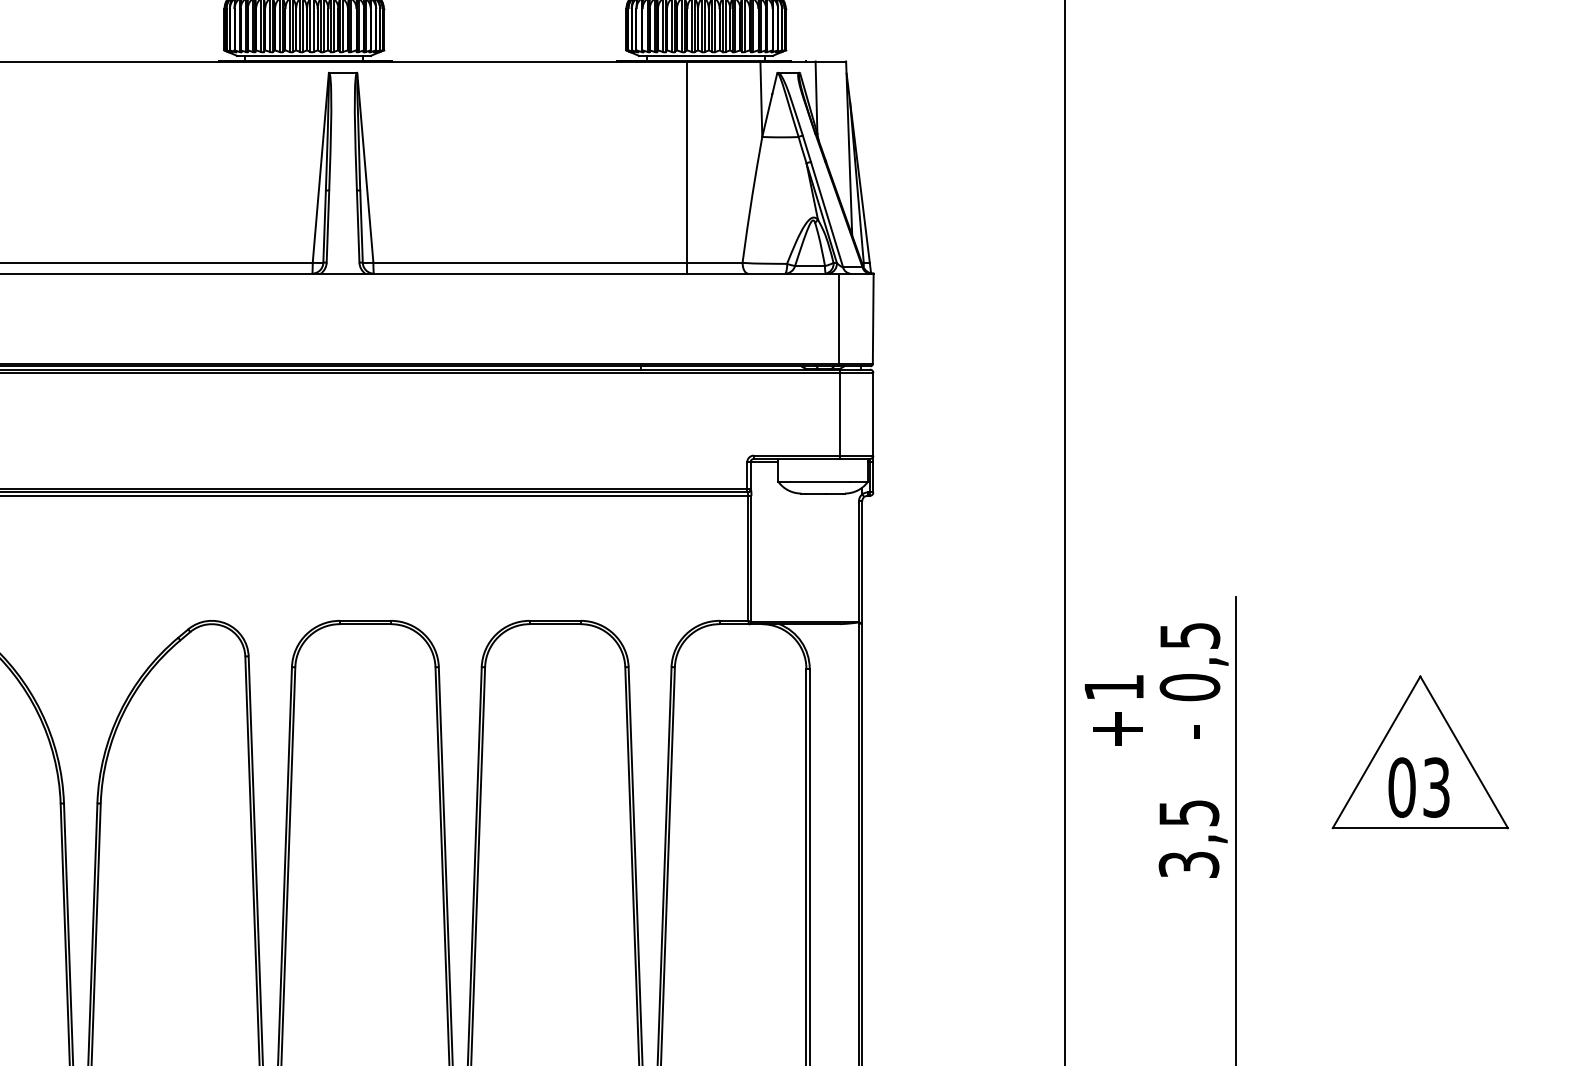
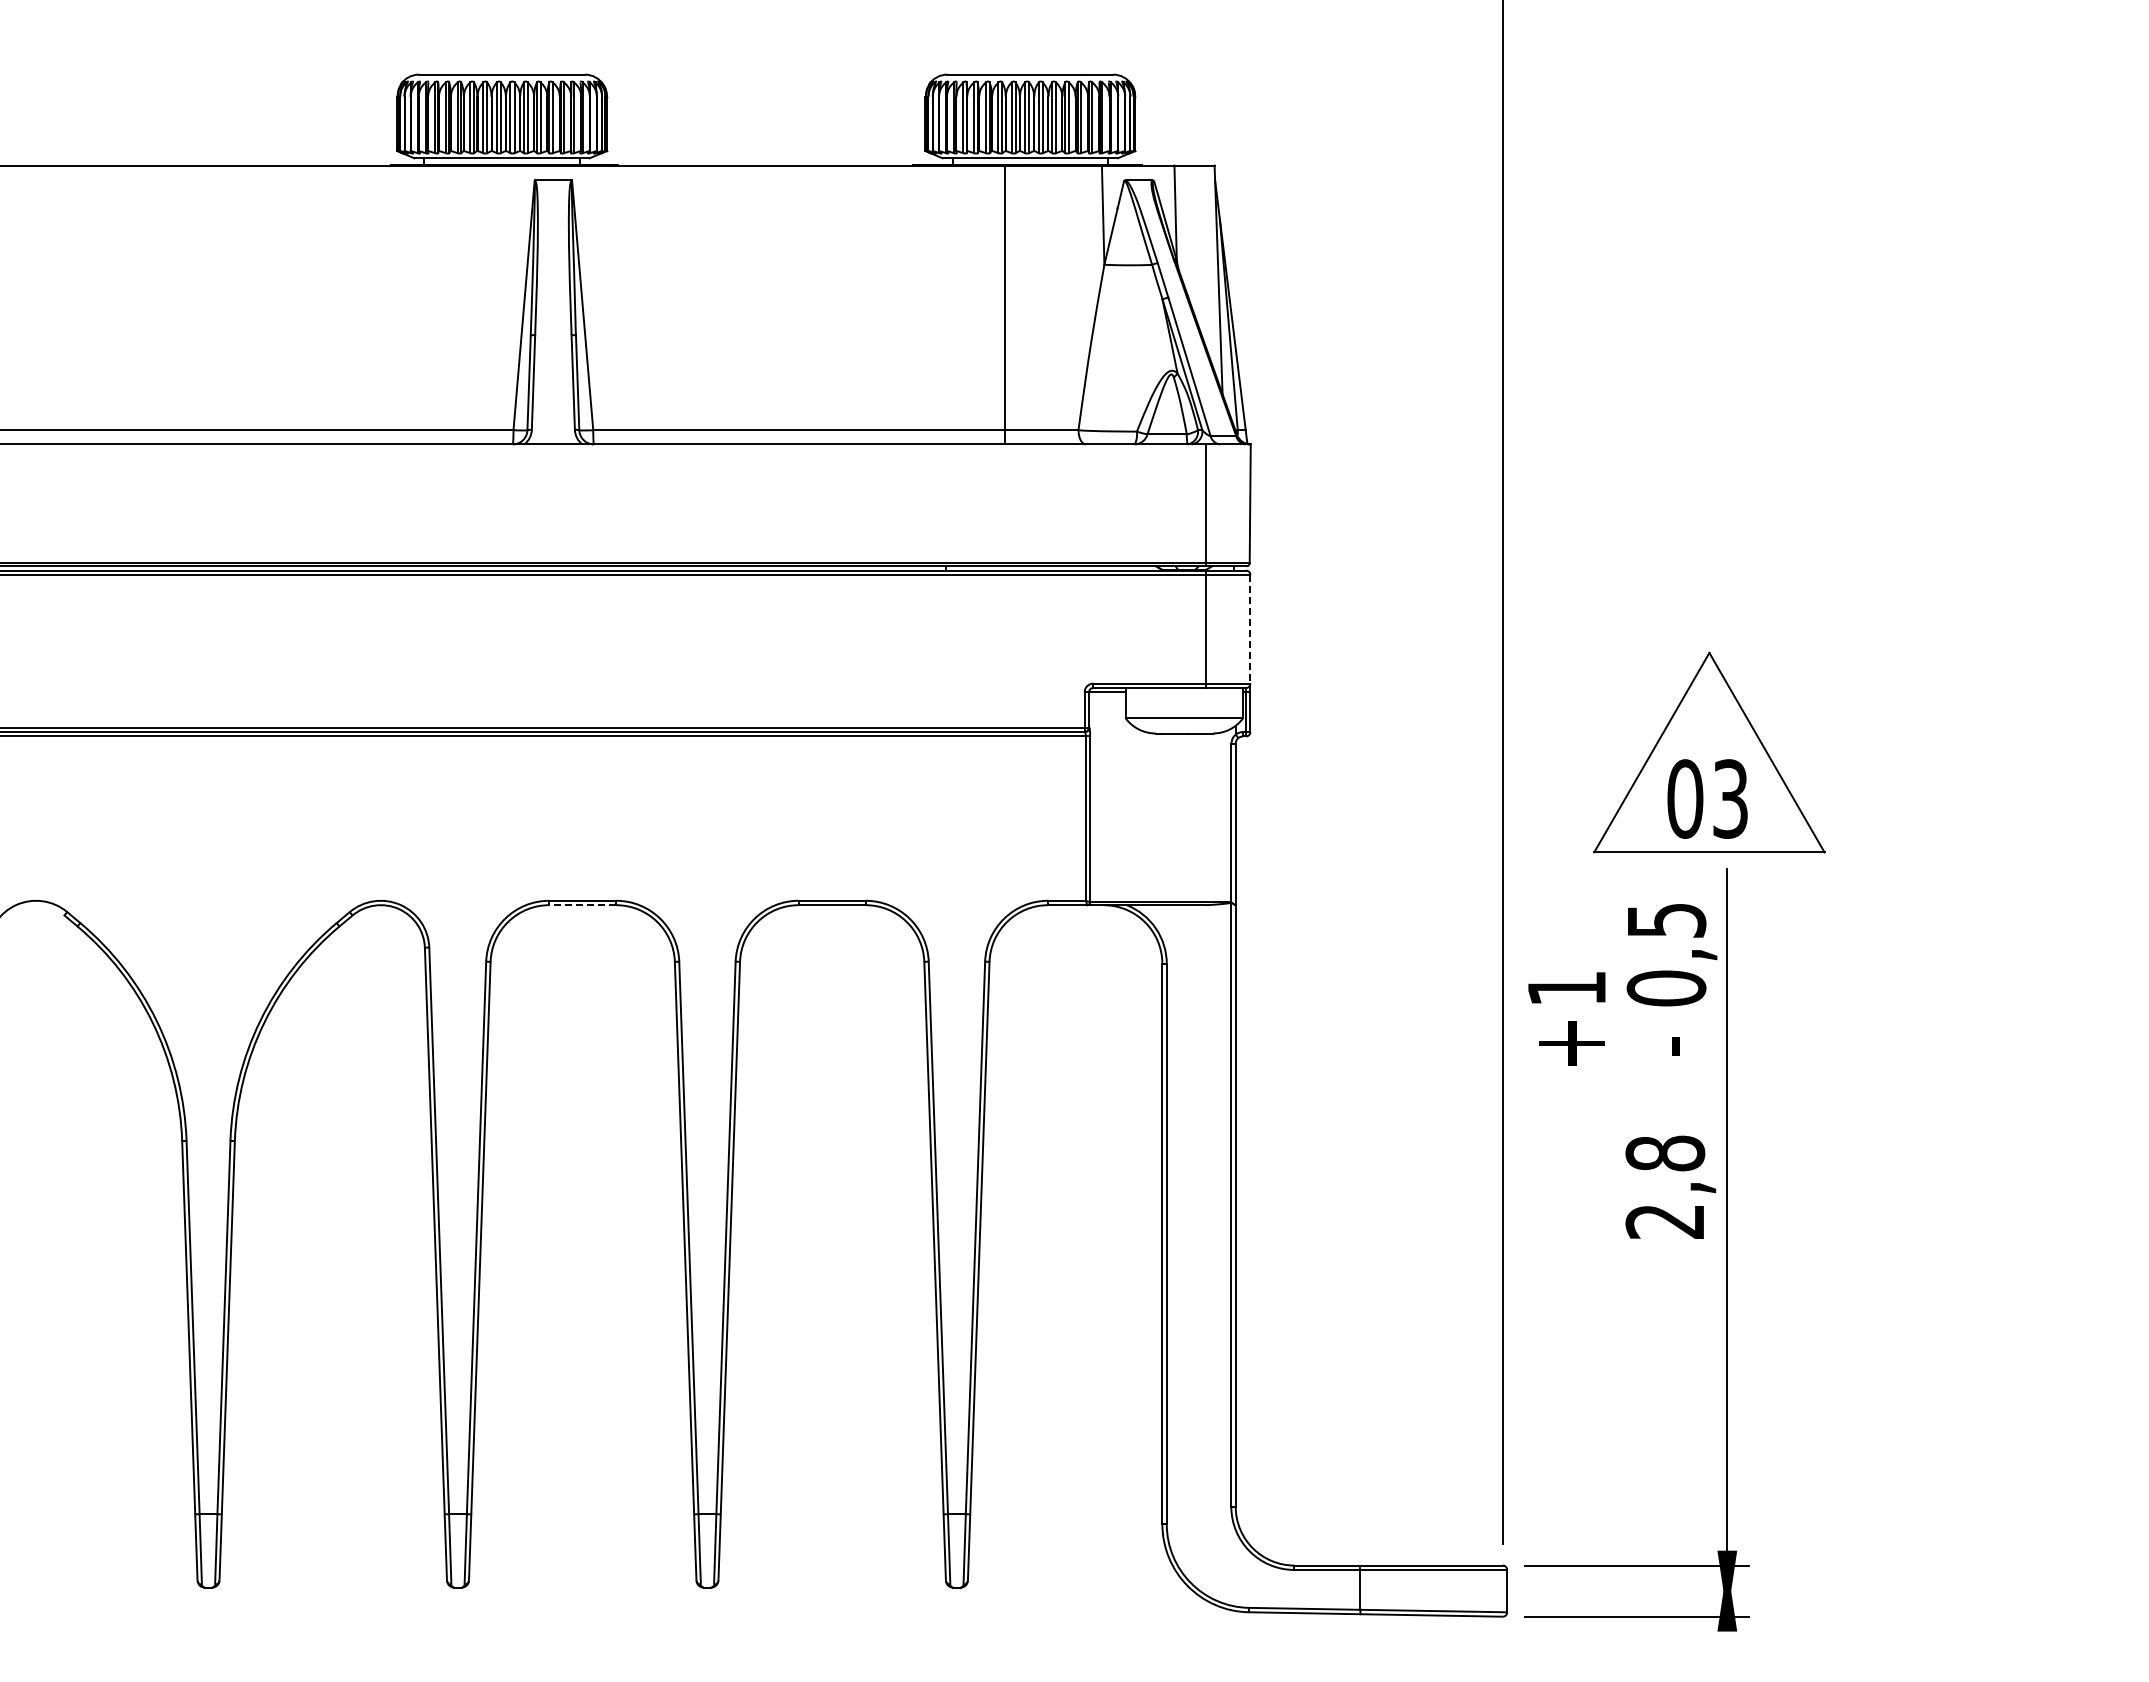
line: (873, 414) -> (1250, 629), solid -> dashed
line: (365, 624) -> (582, 905), solid -> dashed
part: (1420, 752) -> (1709, 752), moved
text: (1189, 838) -> (1665, 1186), 3,5 -> 2,8

